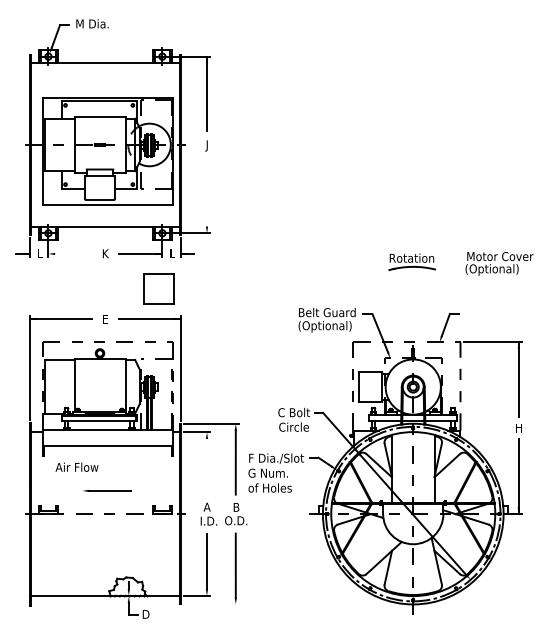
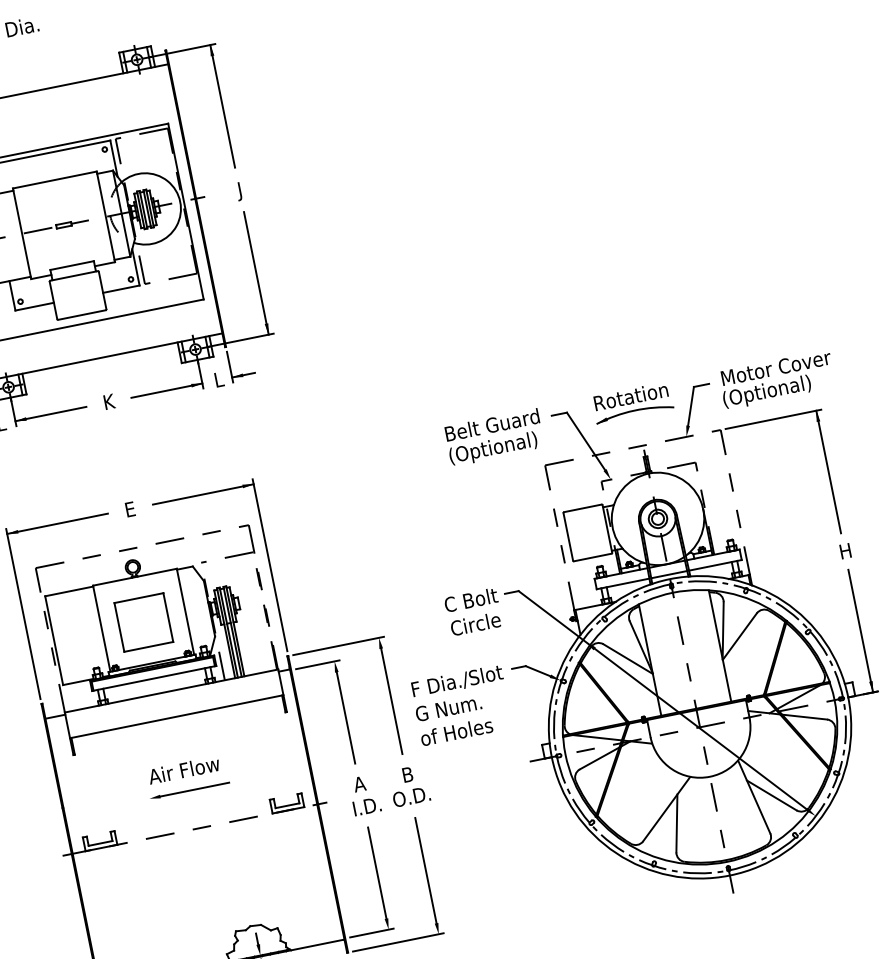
line: (207, 195) -> (257, 272), added
line: (69, 253) -> (49, 413), added
part: (411, 261) -> (631, 402), moved
text: (499, 263) -> (777, 379), moved
part: (158, 288) -> (143, 621), moved
text: (76, 466) -> (182, 769), moved
line: (207, 466) -> (346, 717), added
line: (210, 604) -> (397, 942), added

